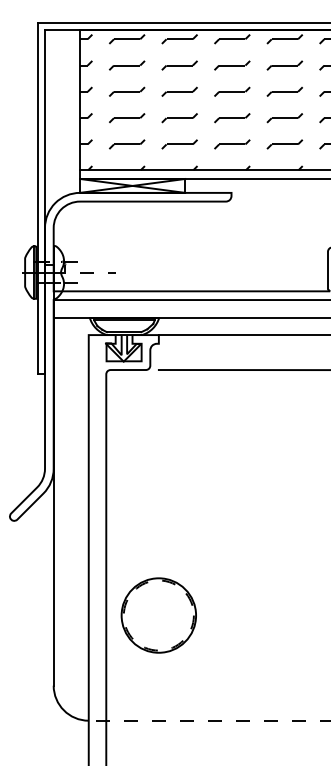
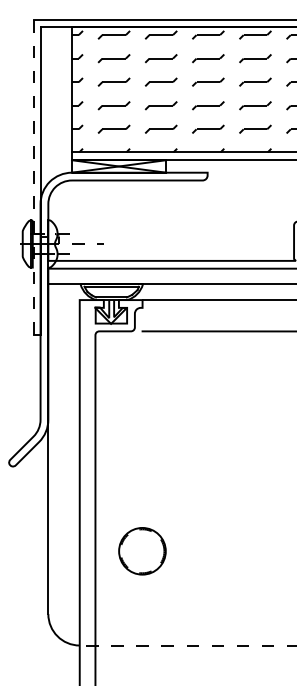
line: (37, 197) -> (33, 176), solid -> dashed
part: (158, 615) -> (142, 551), size x0.7

